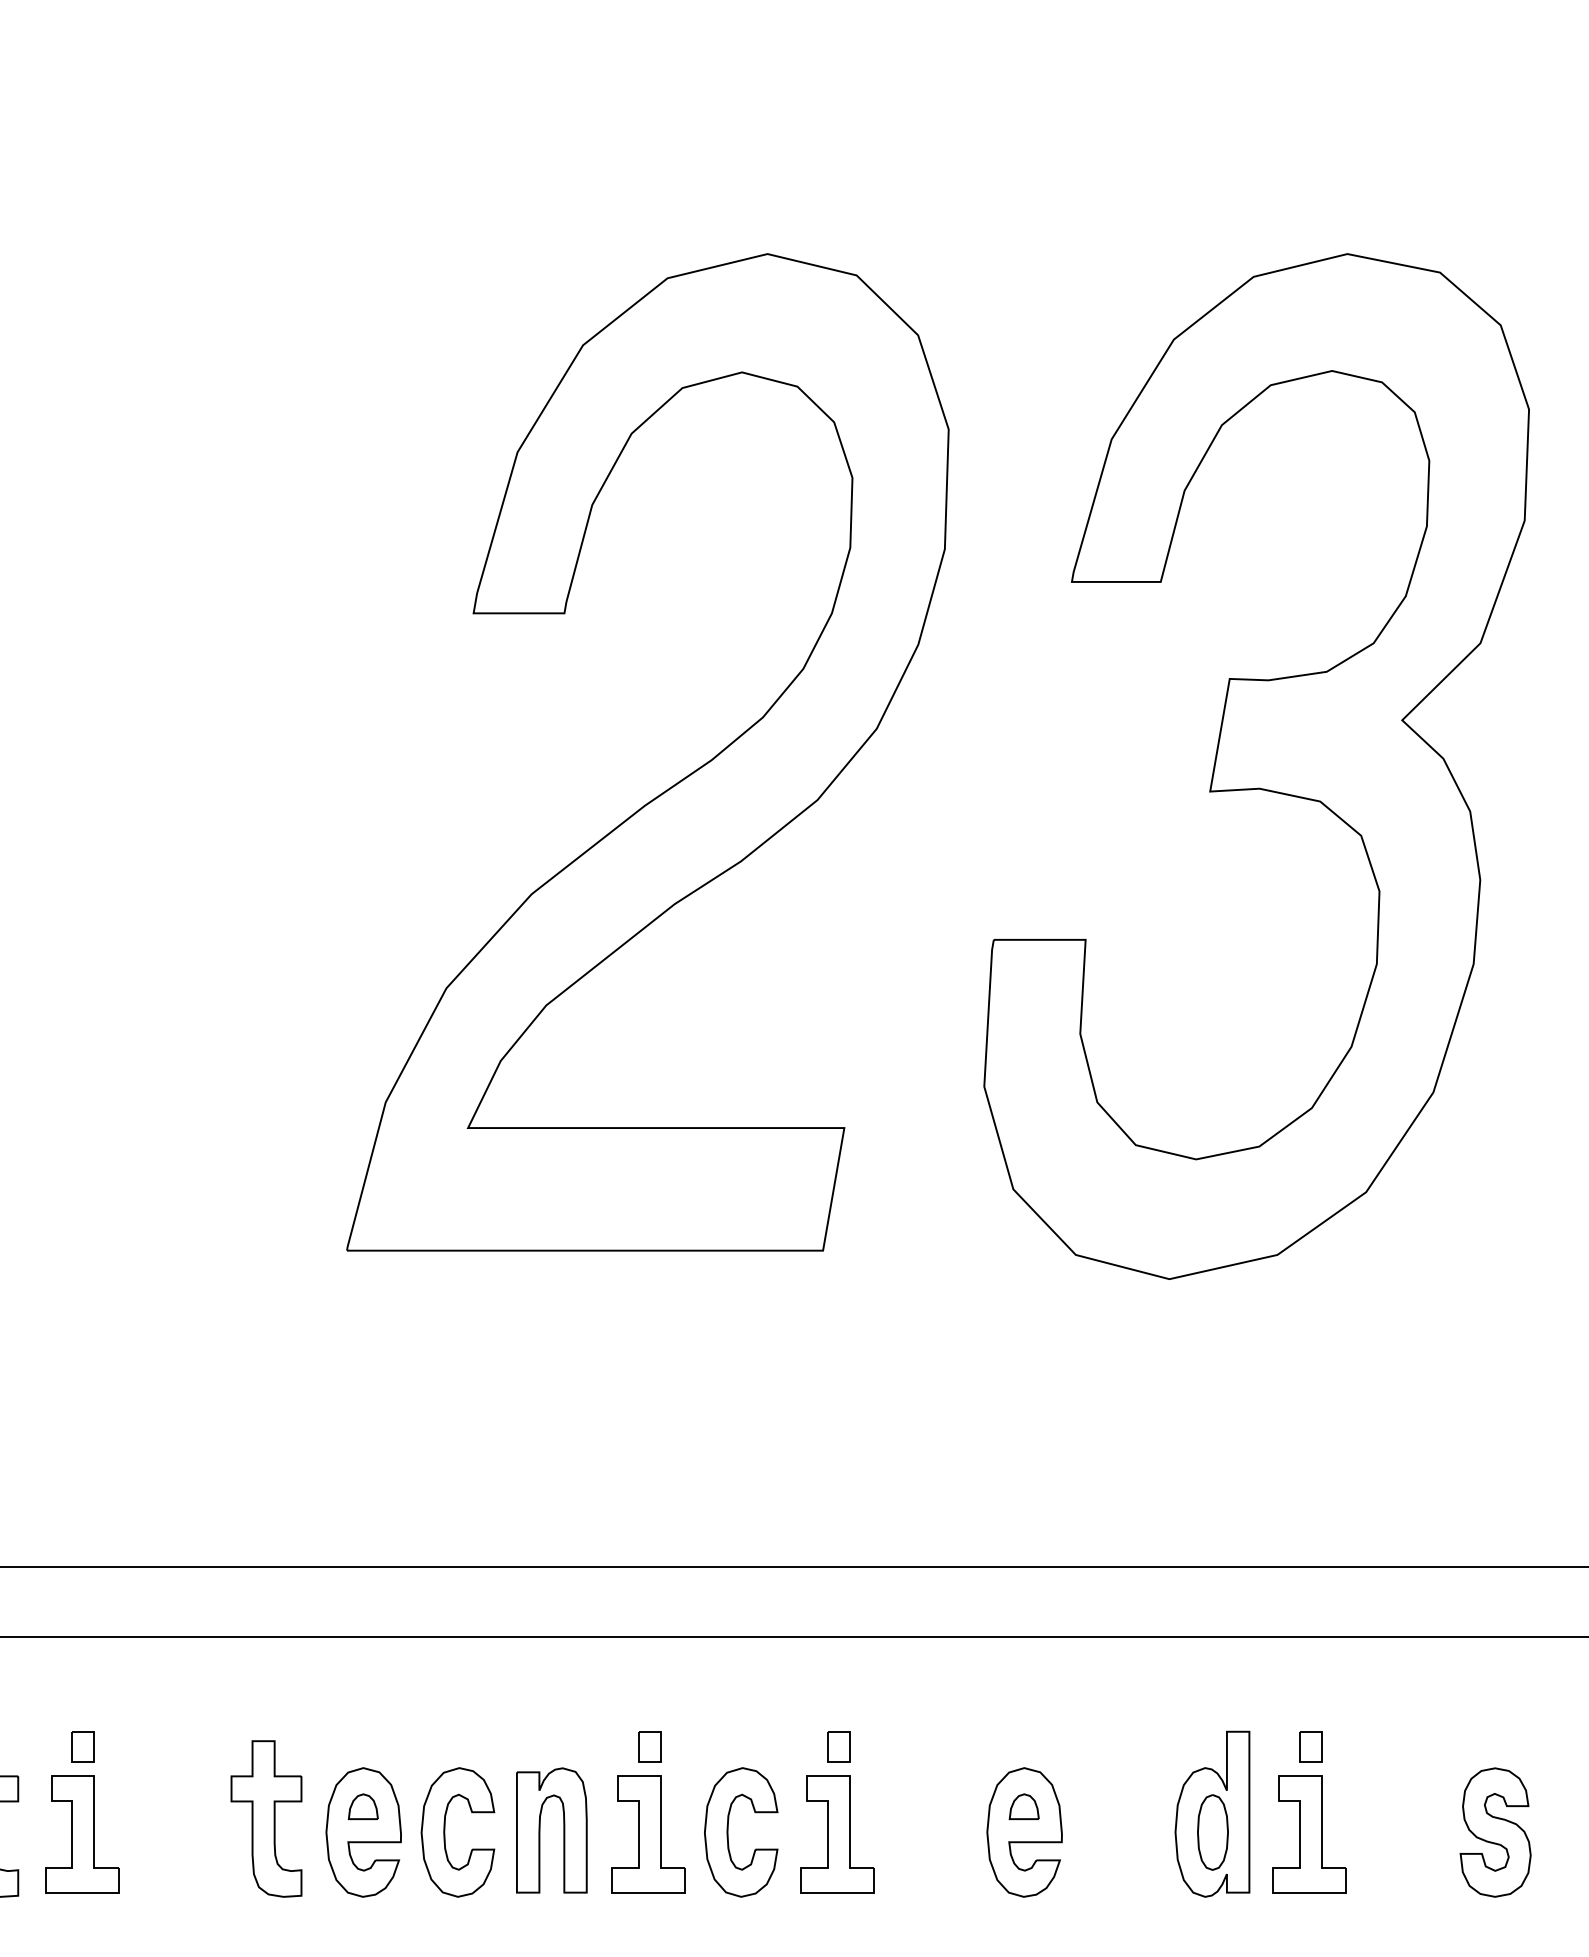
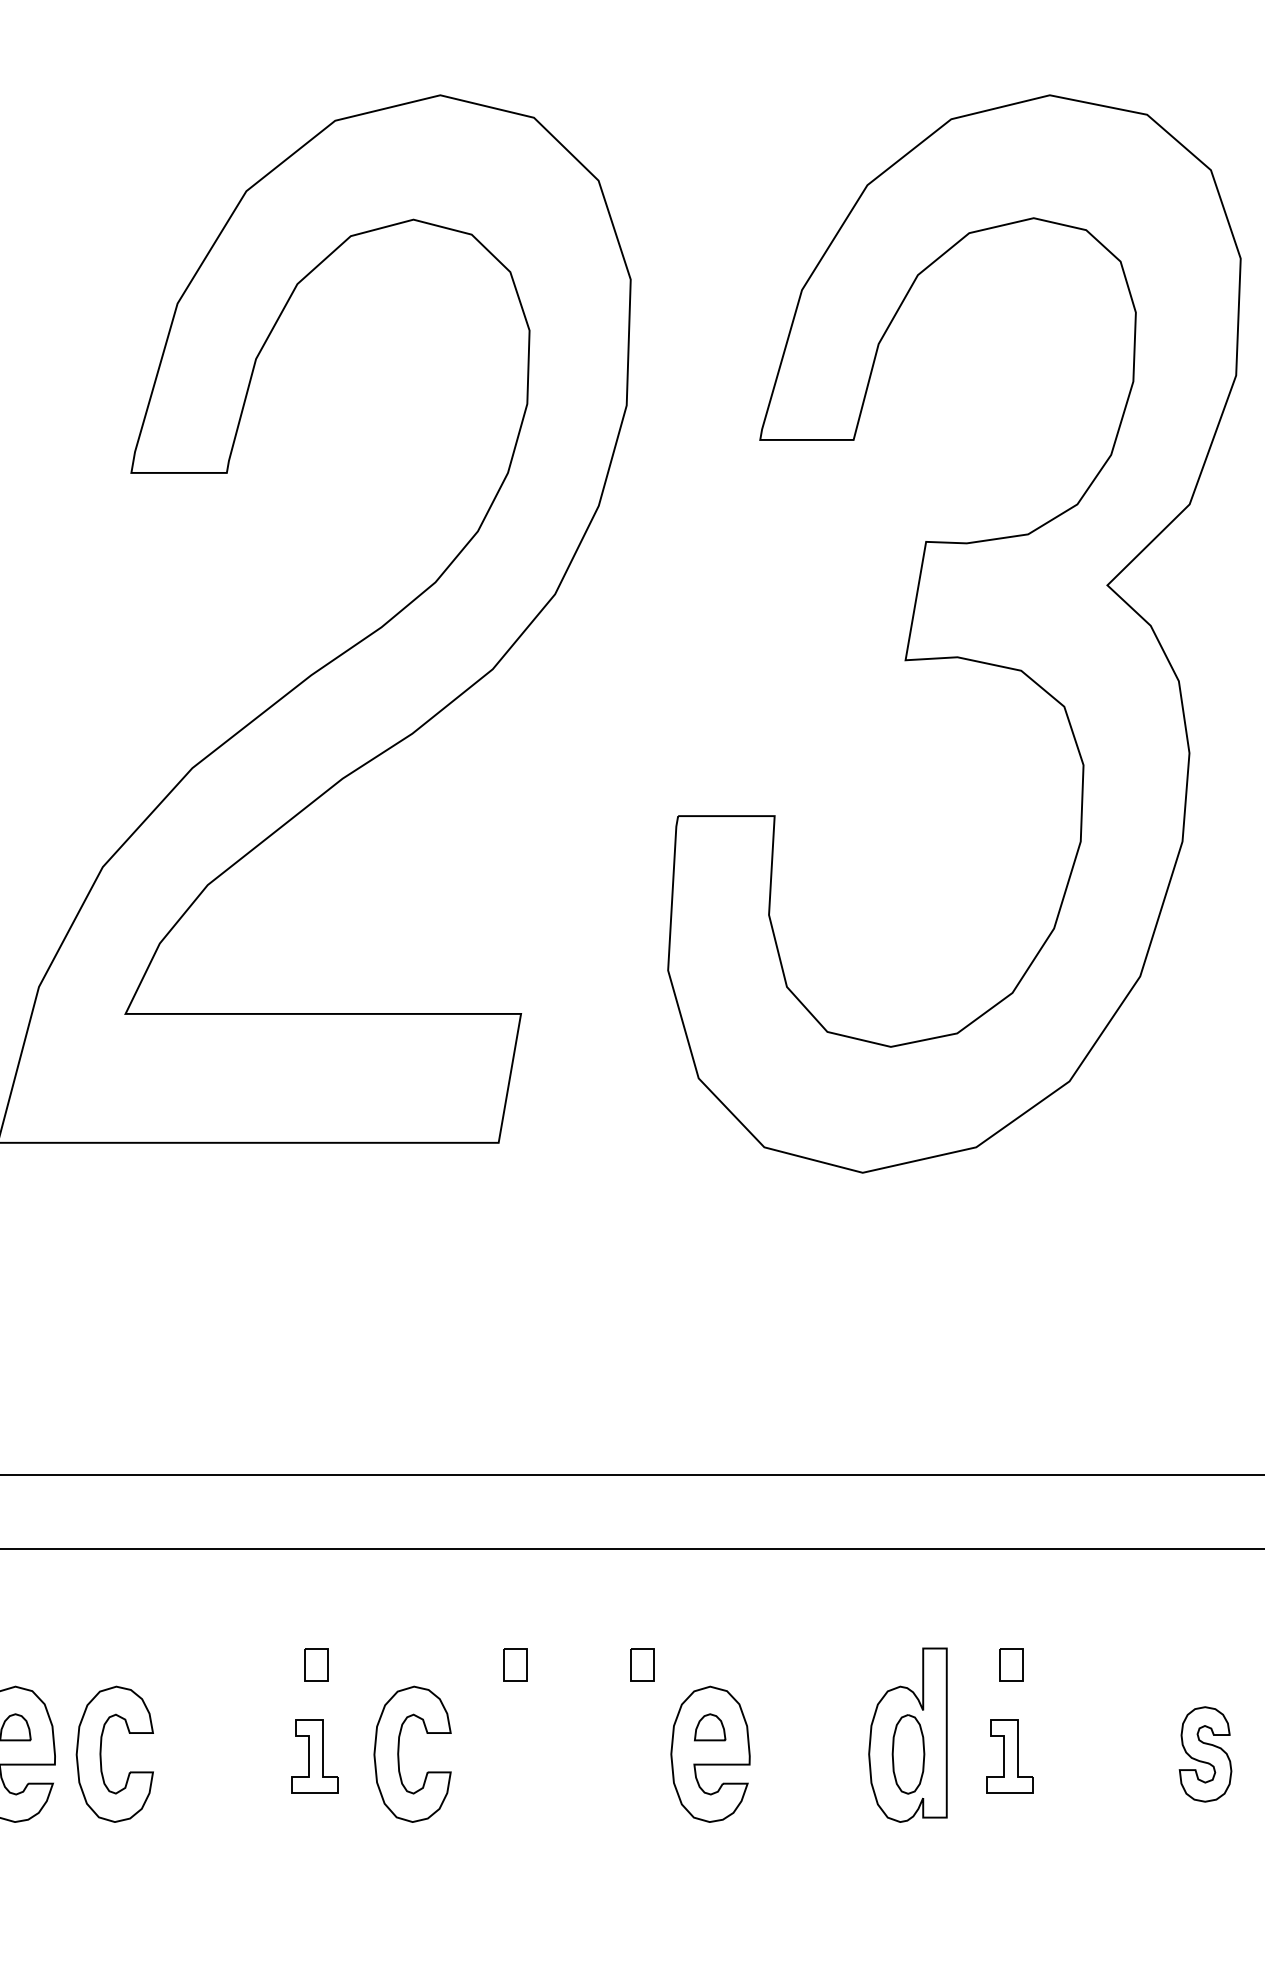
part: (959, 1746) -> (642, 1664), added
part: (540, 1830) -> (201, 1752), removed
part: (1495, 1832) -> (1205, 1754), size x0.7
part: (648, 1834) -> (315, 1756), size x0.6
part: (837, 1834) -> (513, 1756), removed
part: (1309, 1834) -> (1009, 1756), size x0.6

